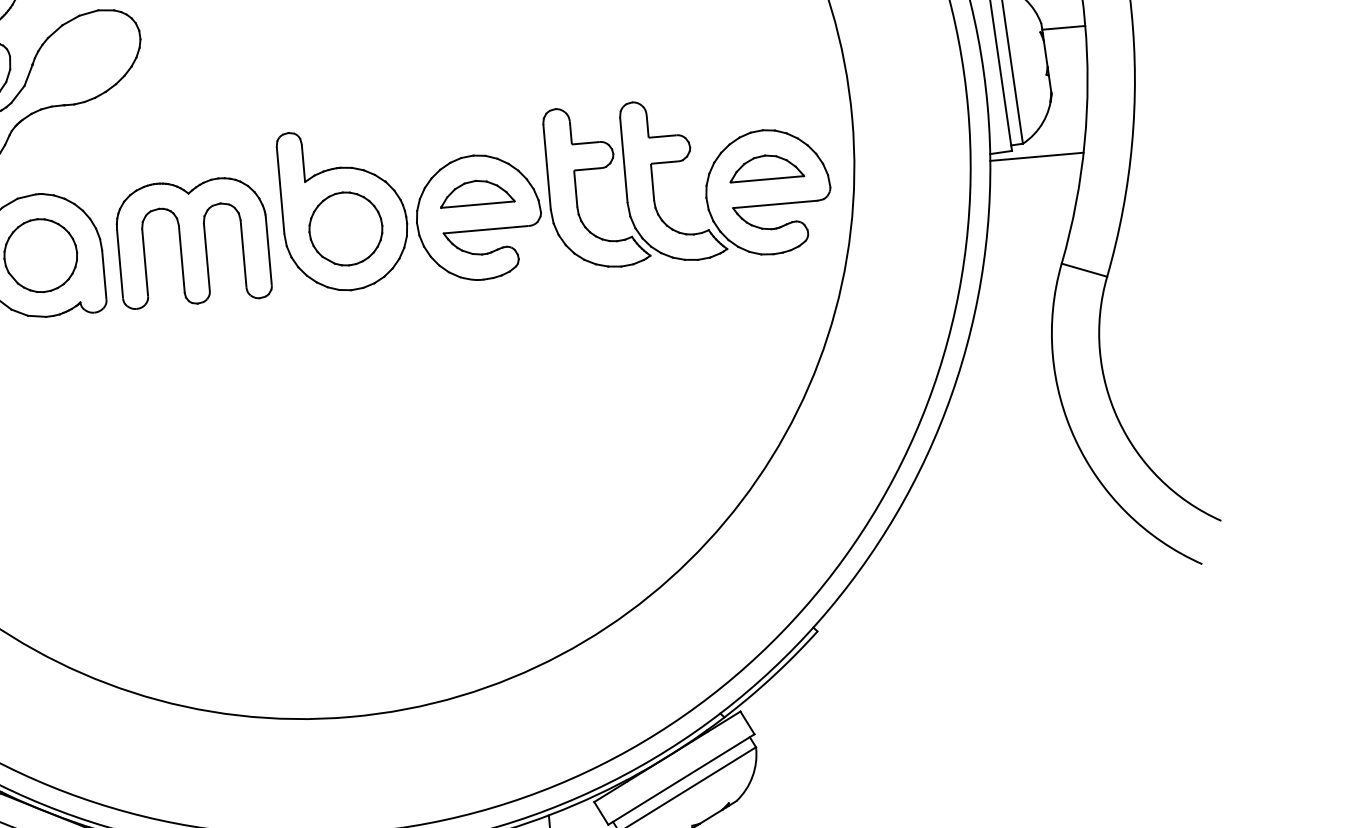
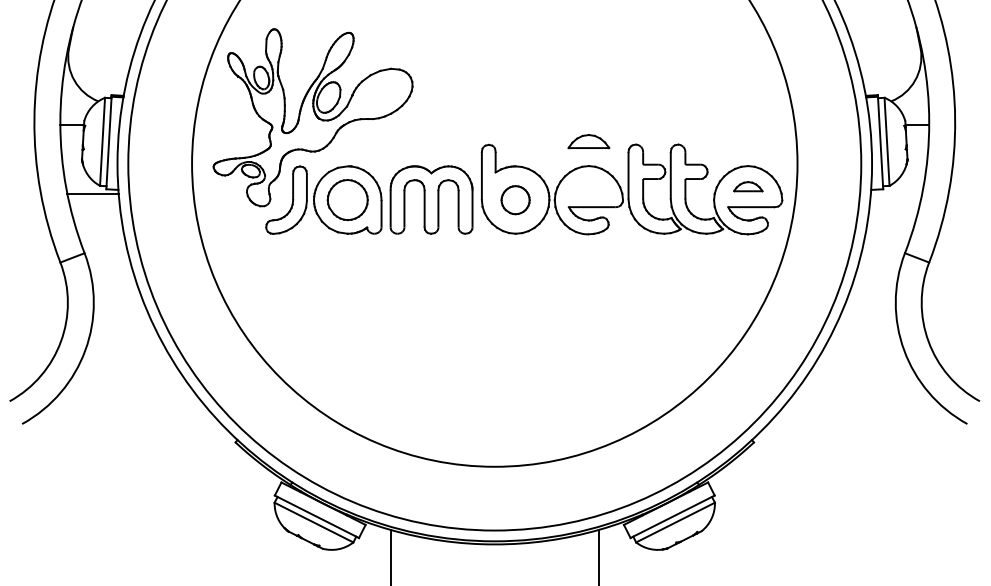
line: (1036, 156) -> (896, 193), removed
part: (766, 167) -> (748, 186), size x0.7
part: (476, 192) -> (588, 141), moved
part: (345, 229) -> (515, 200), size x0.7

